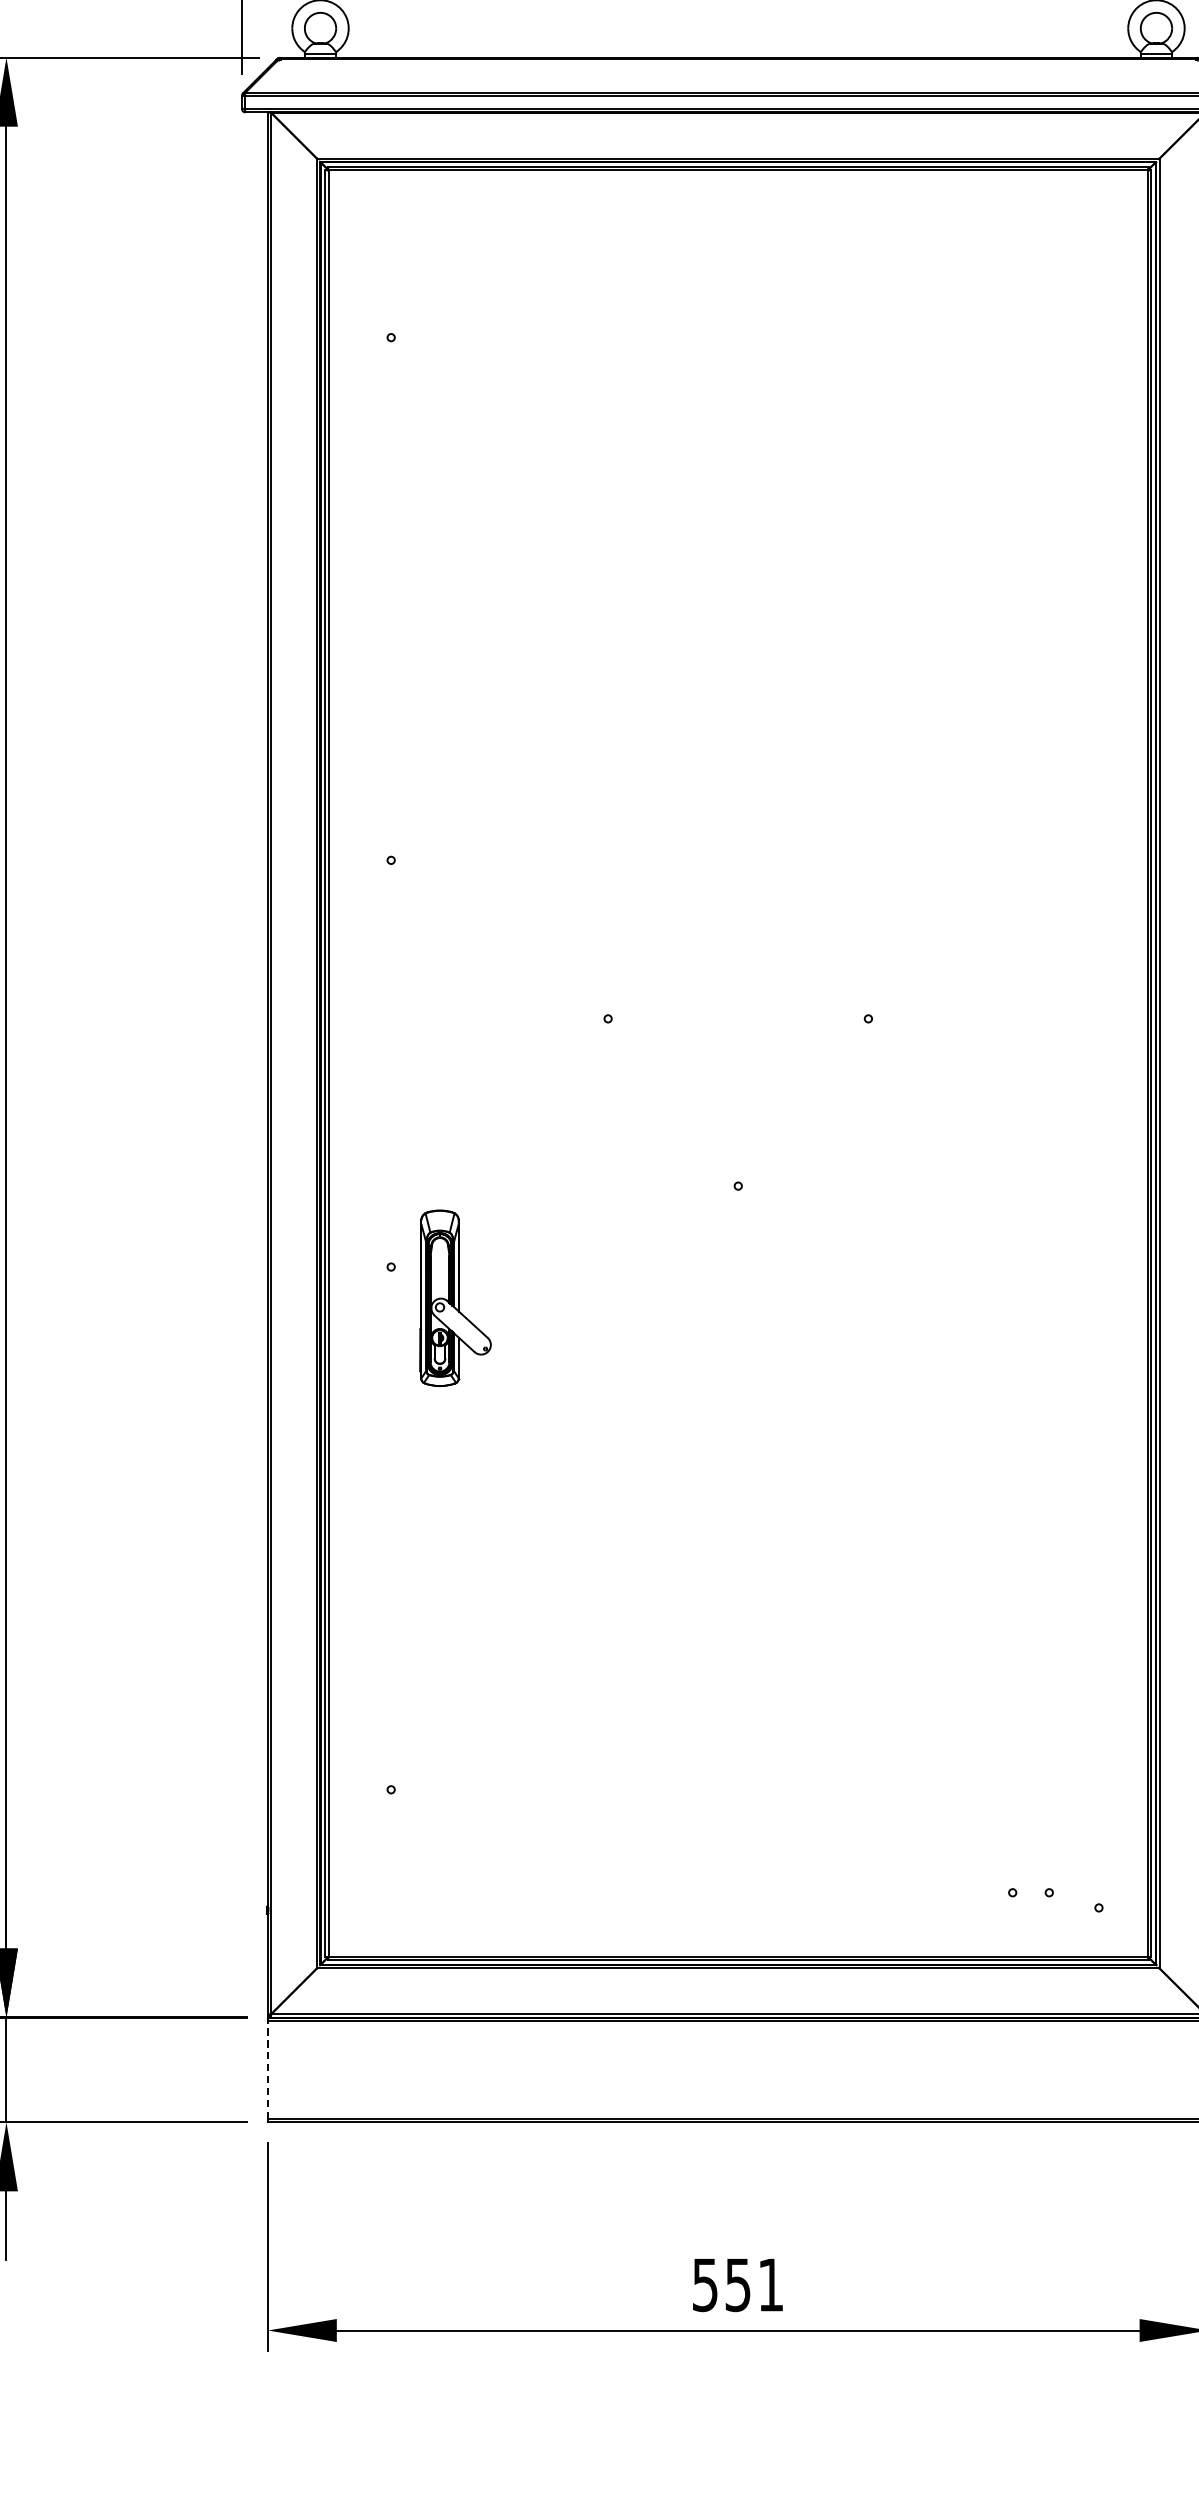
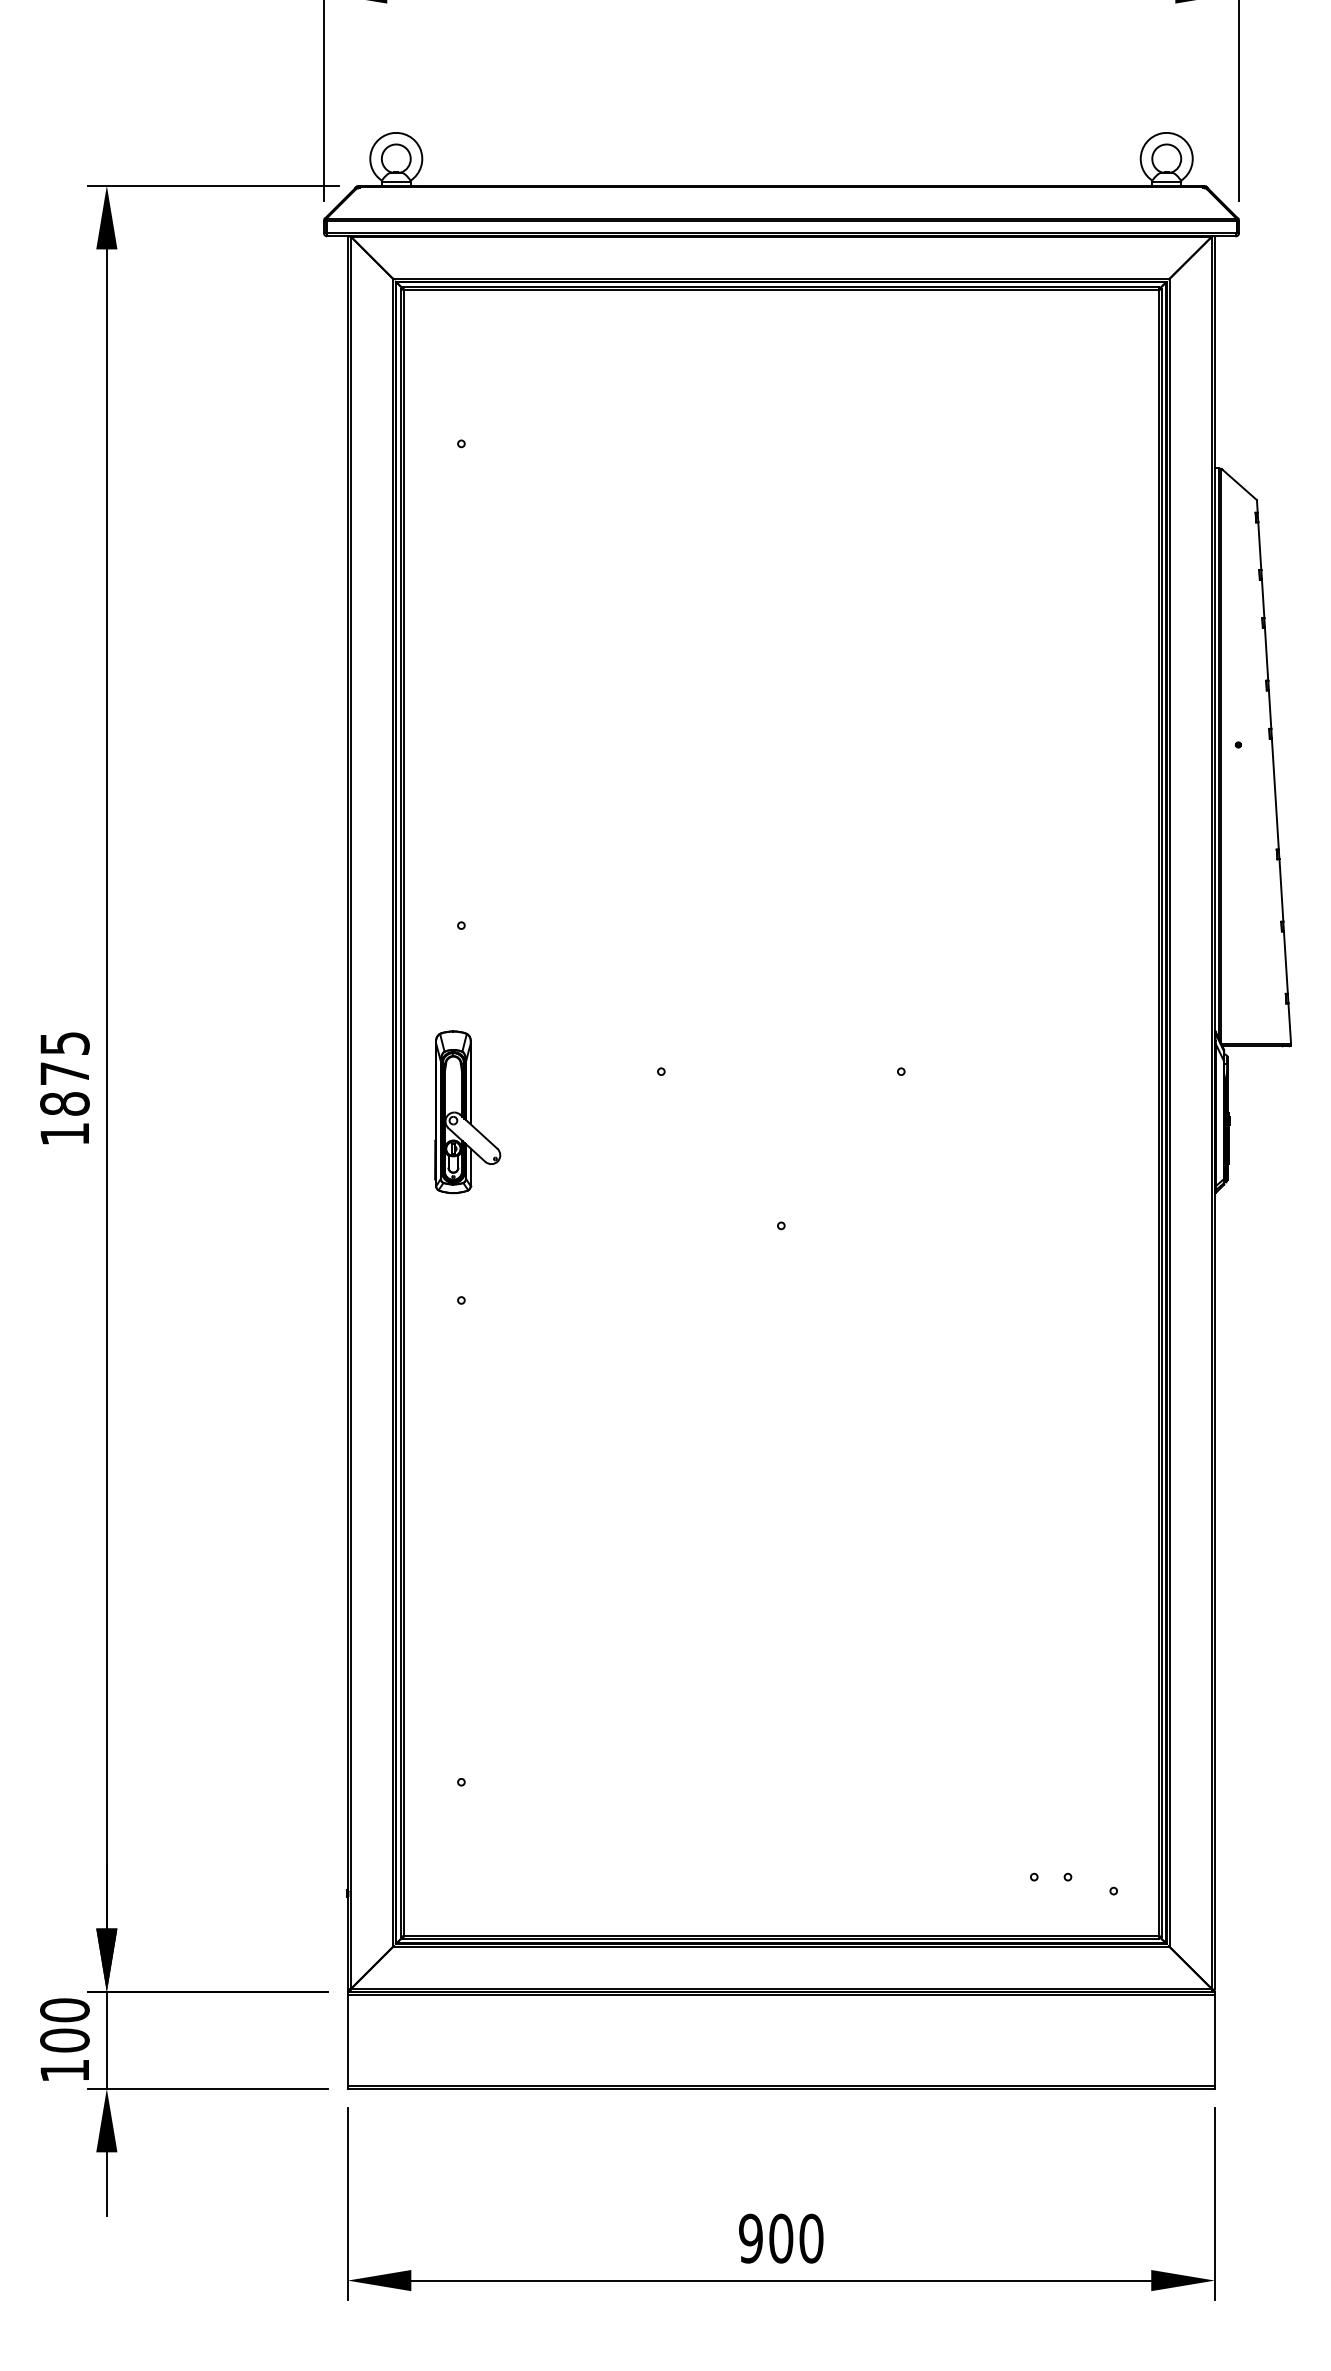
part: (455, 1298) -> (467, 1112), moved
line: (267, 2070) -> (347, 2040), dashed -> solid
text: (738, 2284) -> (781, 2238), 551 -> 900

